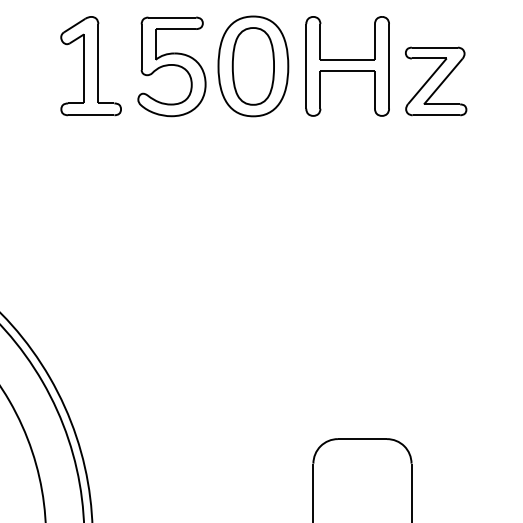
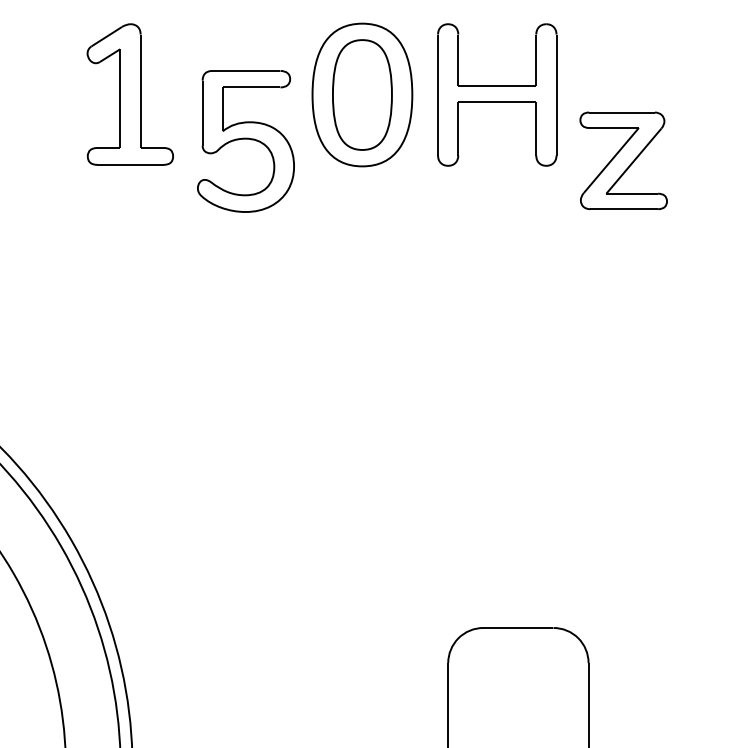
part: (171, 66) -> (245, 140), moved
part: (436, 81) -> (624, 160), moved

